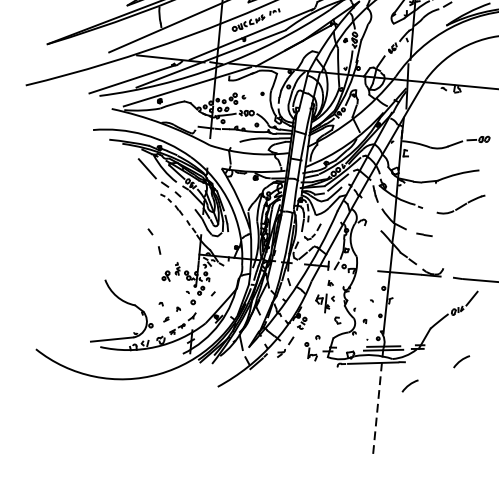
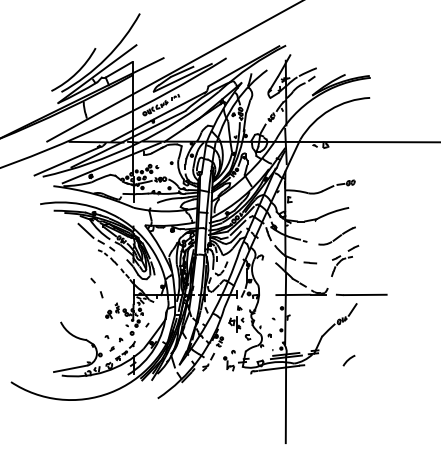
part: (468, 235) -> (345, 260), added
arc: (409, 385) -> (309, 383), removed
line: (377, 404) -> (285, 400), dashed -> solid

